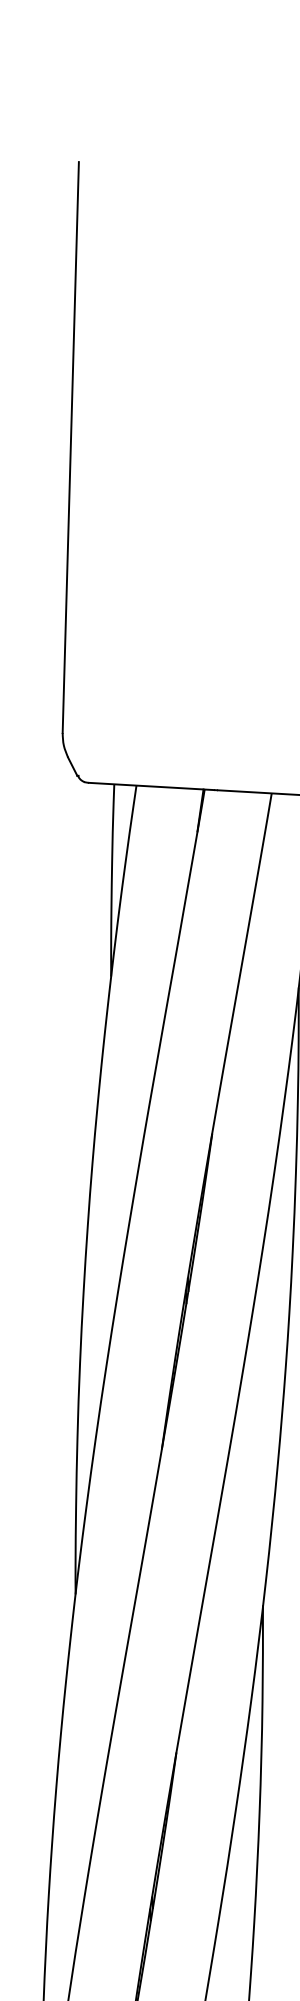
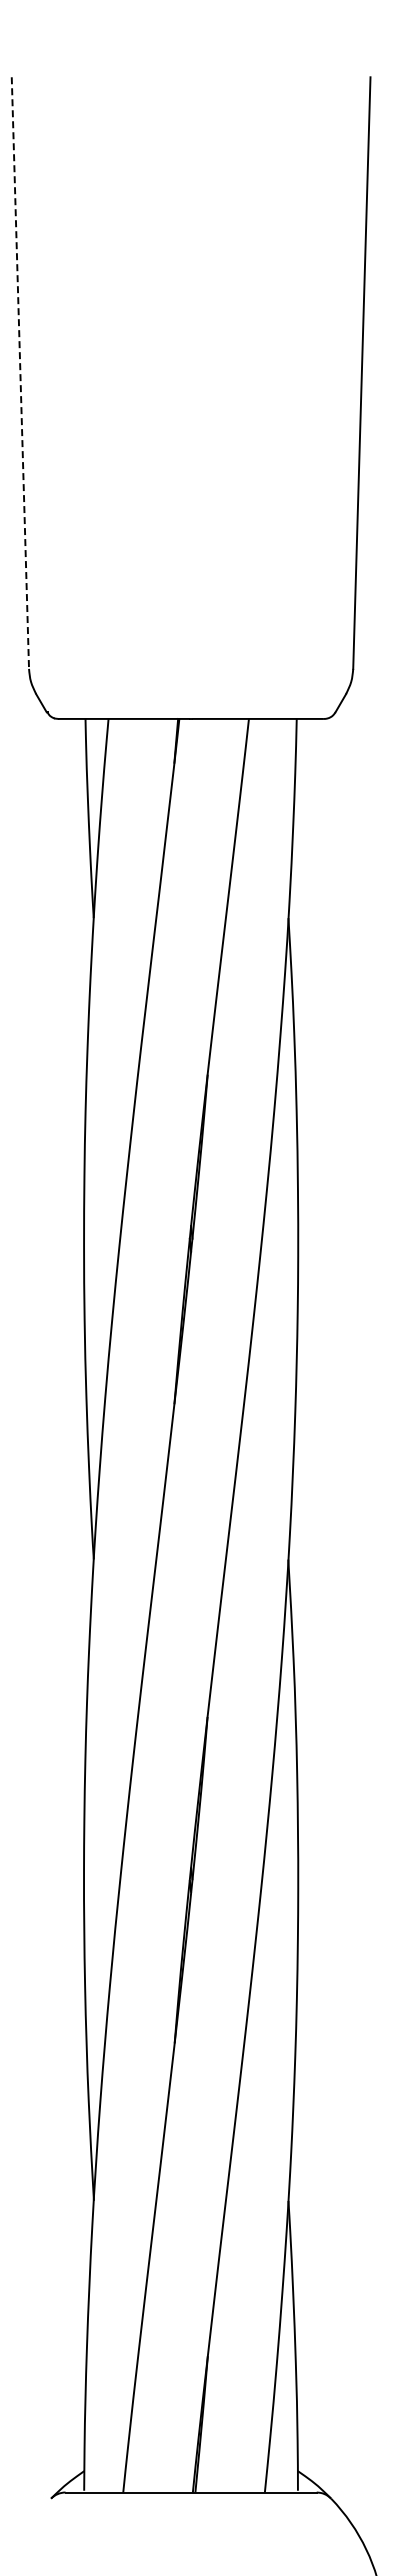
line: (70, 447) -> (20, 373), solid -> dashed

